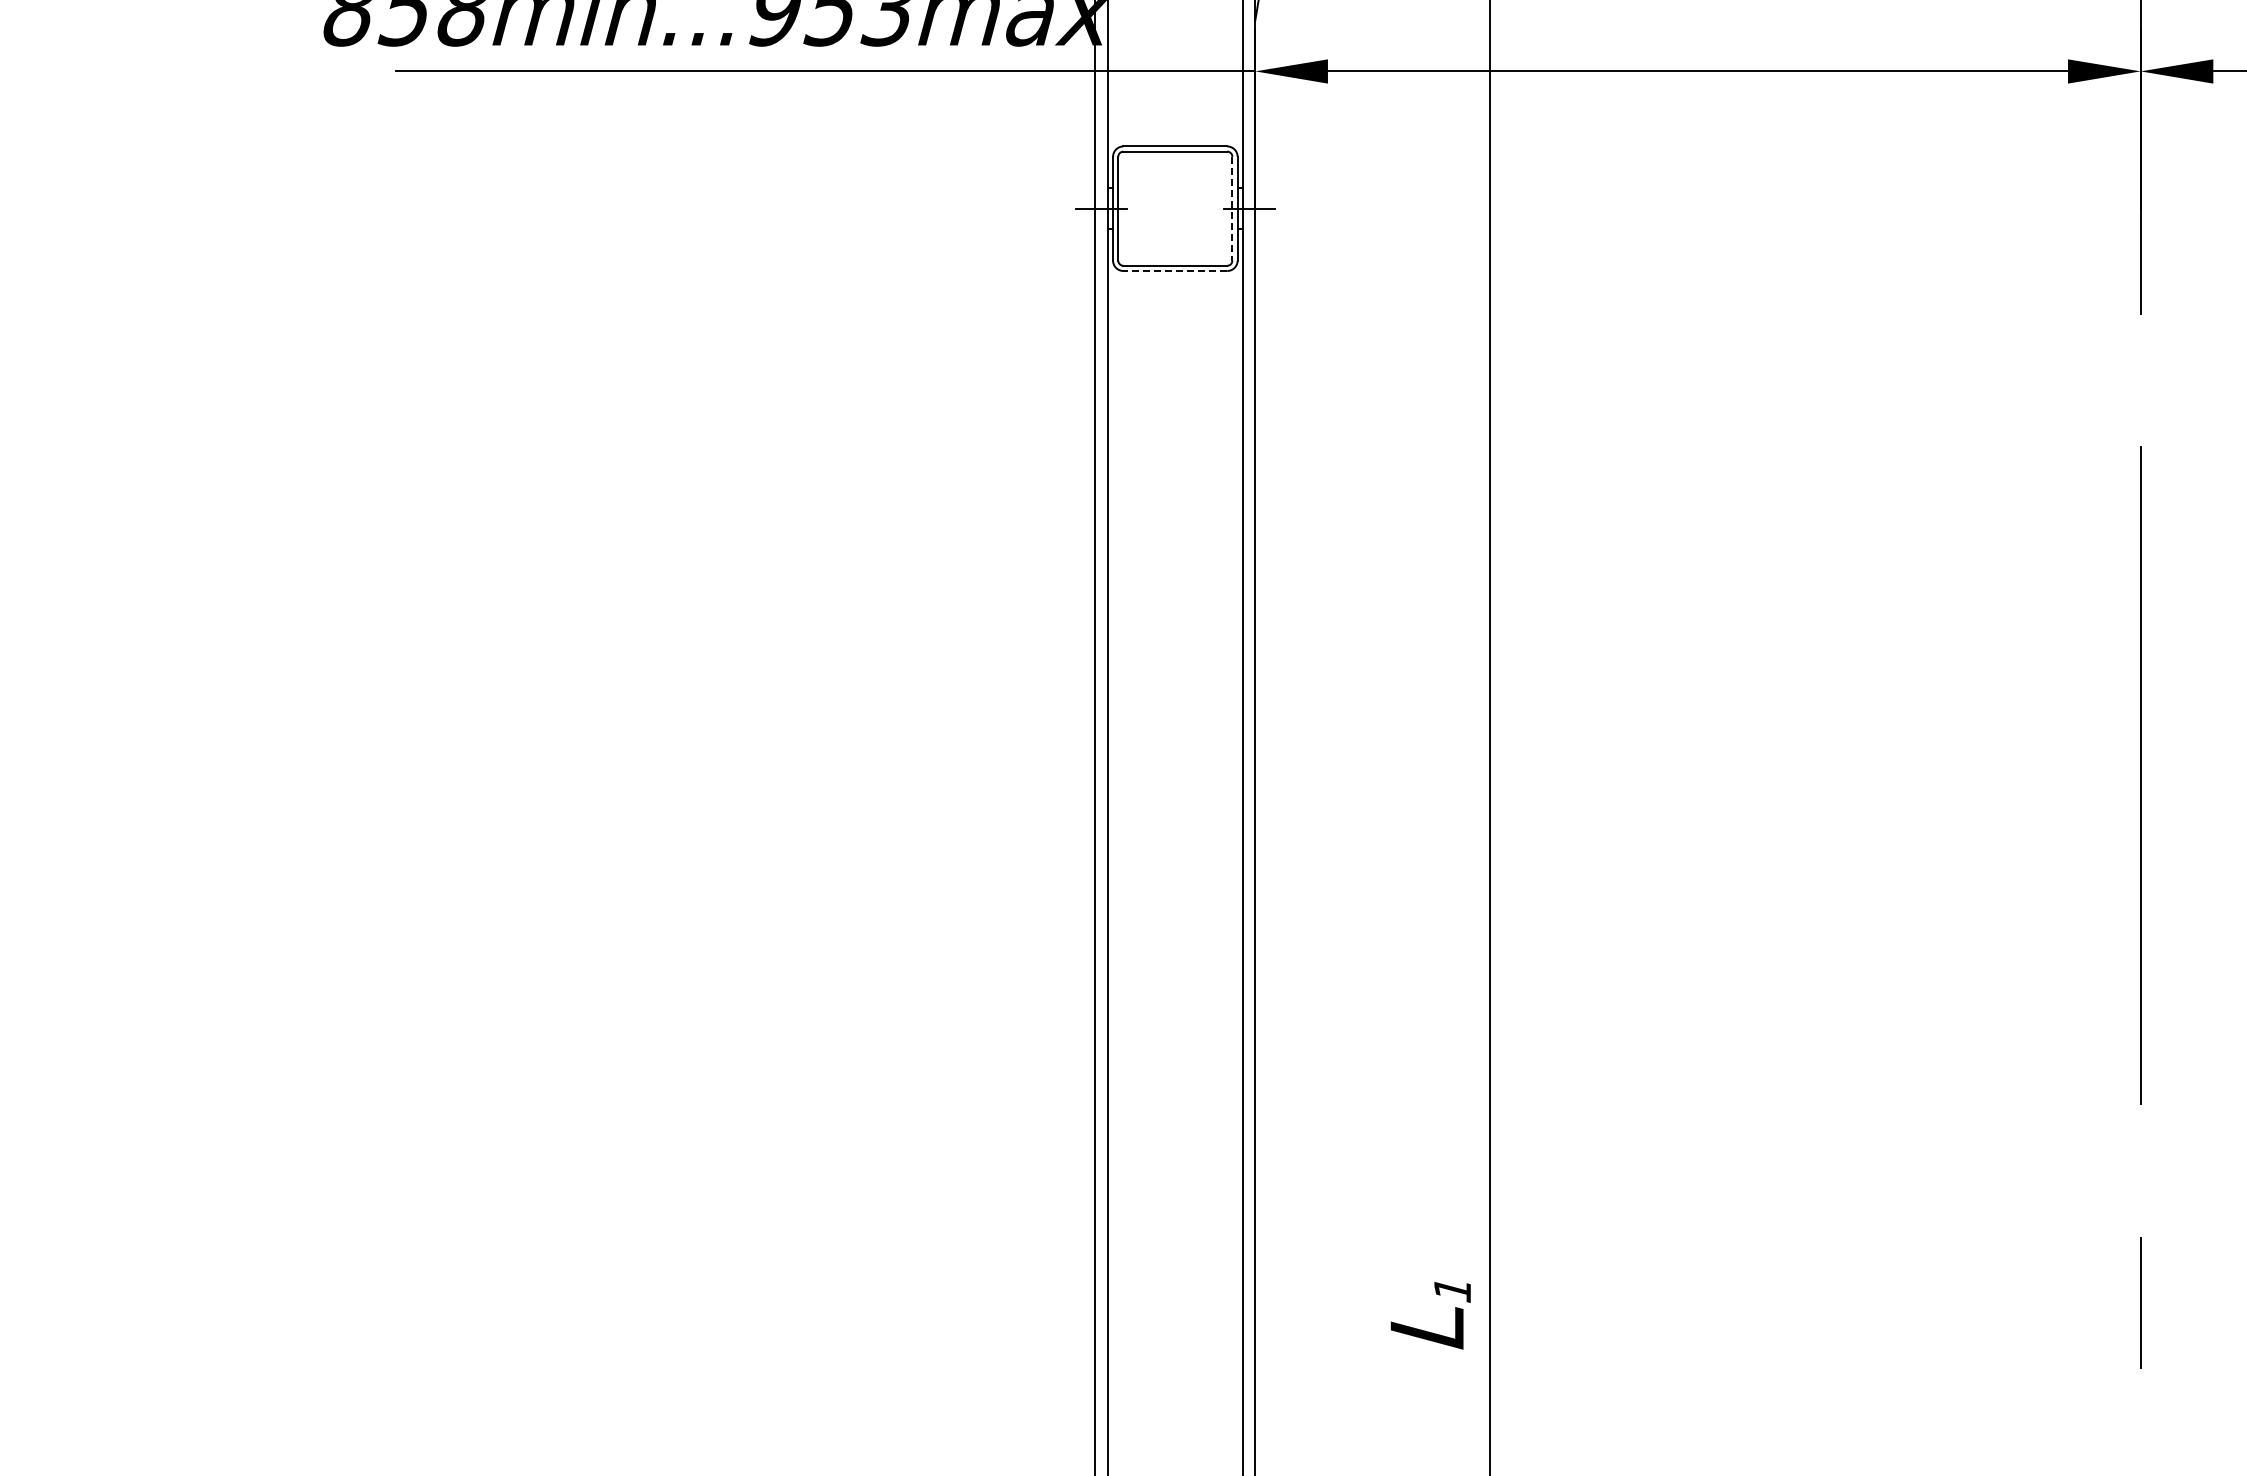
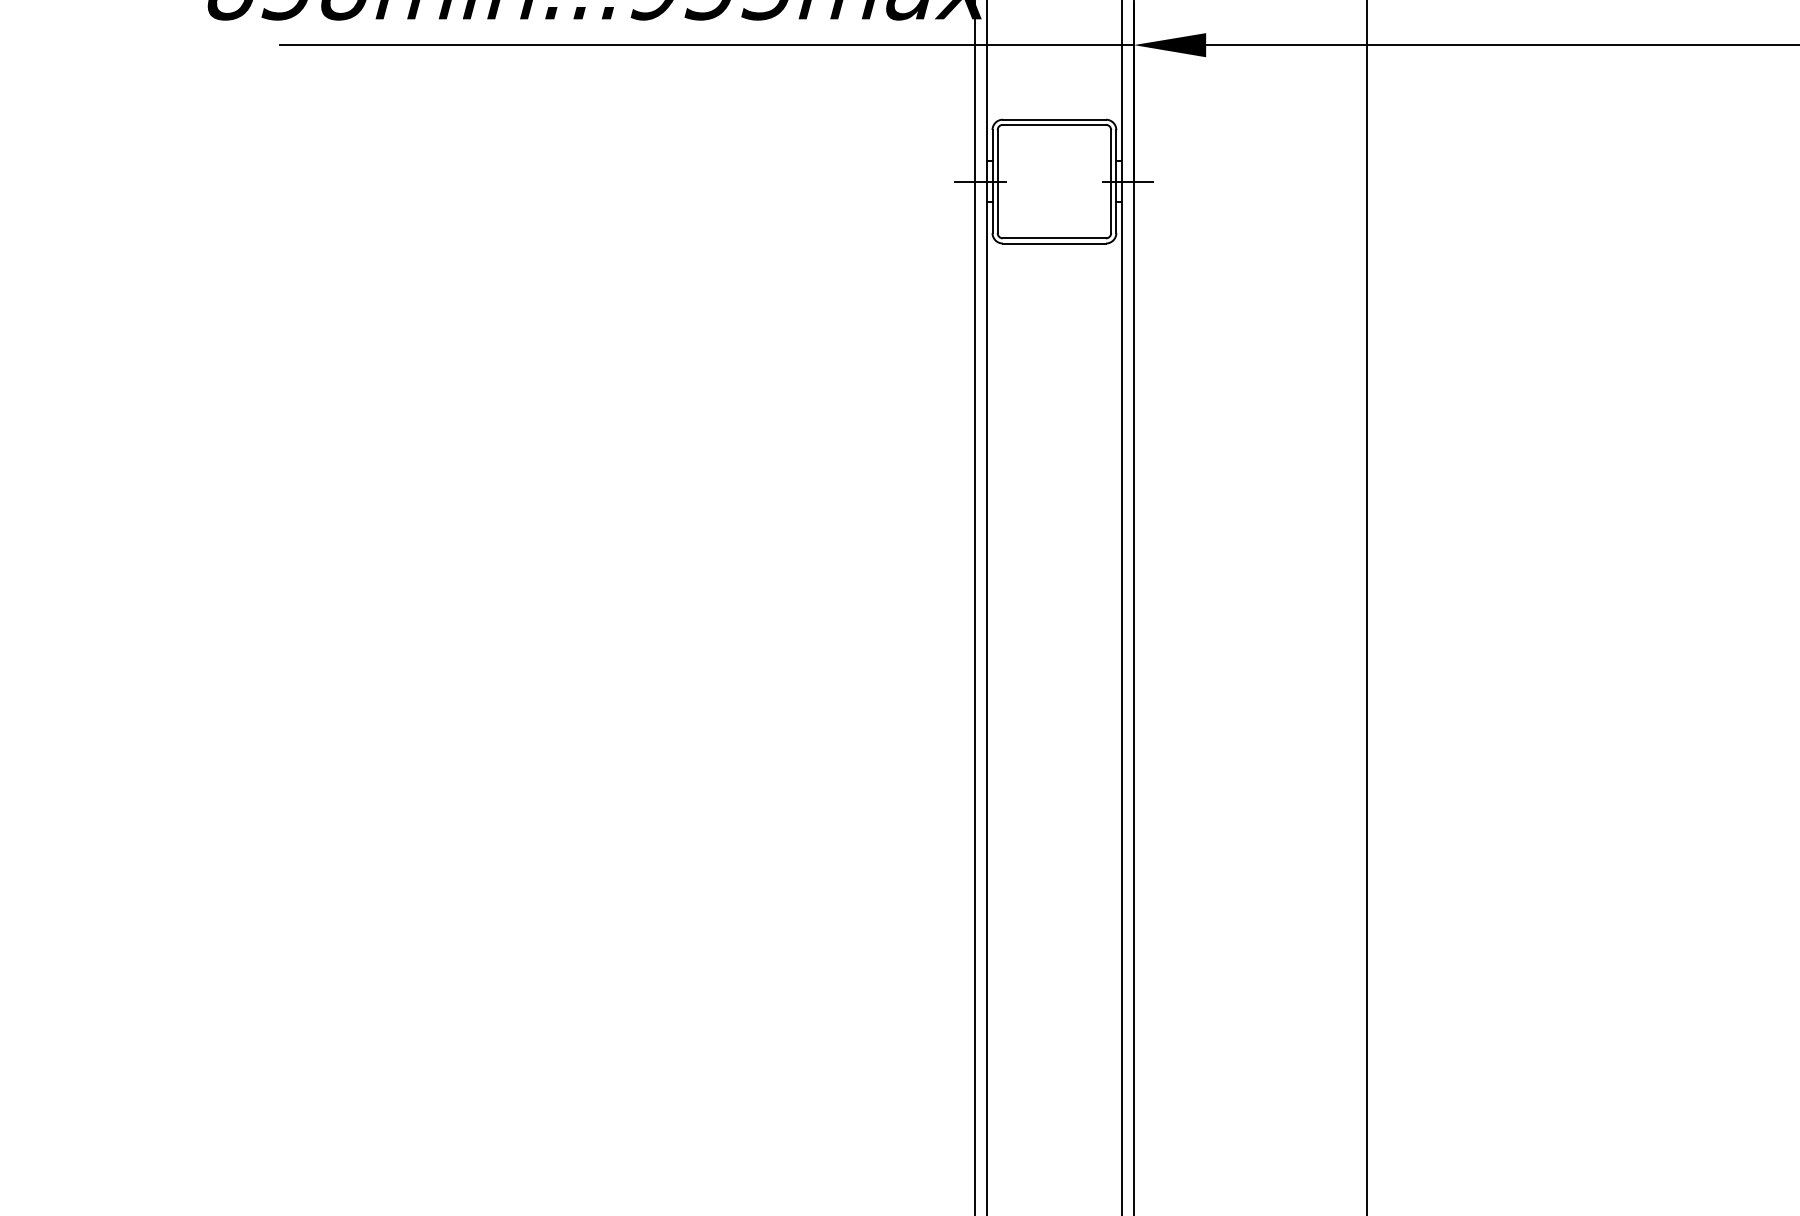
line: (1232, 208) -> (1111, 181), dashed -> solid
line: (1175, 271) -> (1054, 244), dashed -> solid

